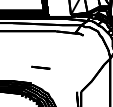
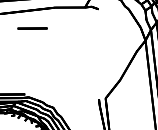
line: (40, 67) -> (31, 28), moved

